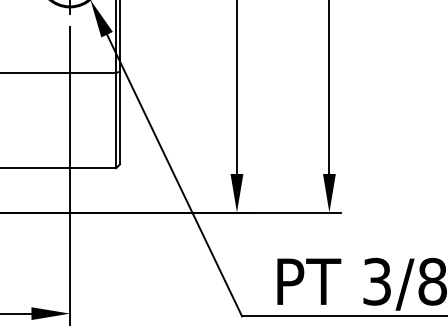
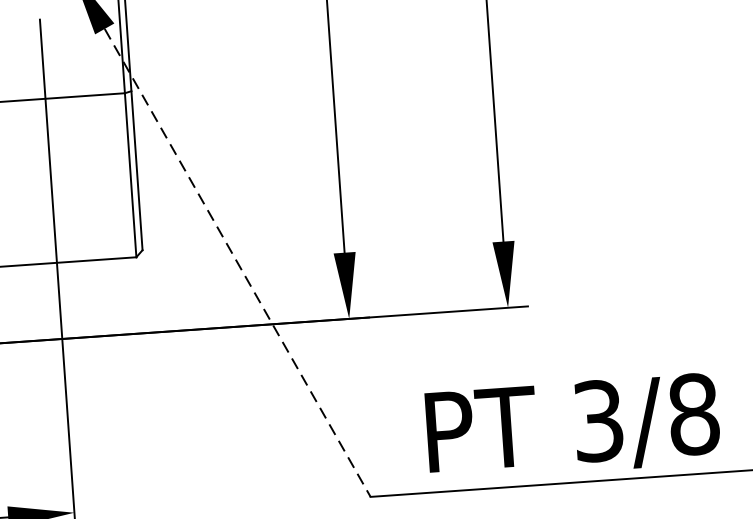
line: (174, 176) -> (237, 264), solid -> dashed

